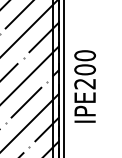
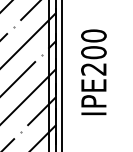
text: (84, 86) -> (93, 72), moved

